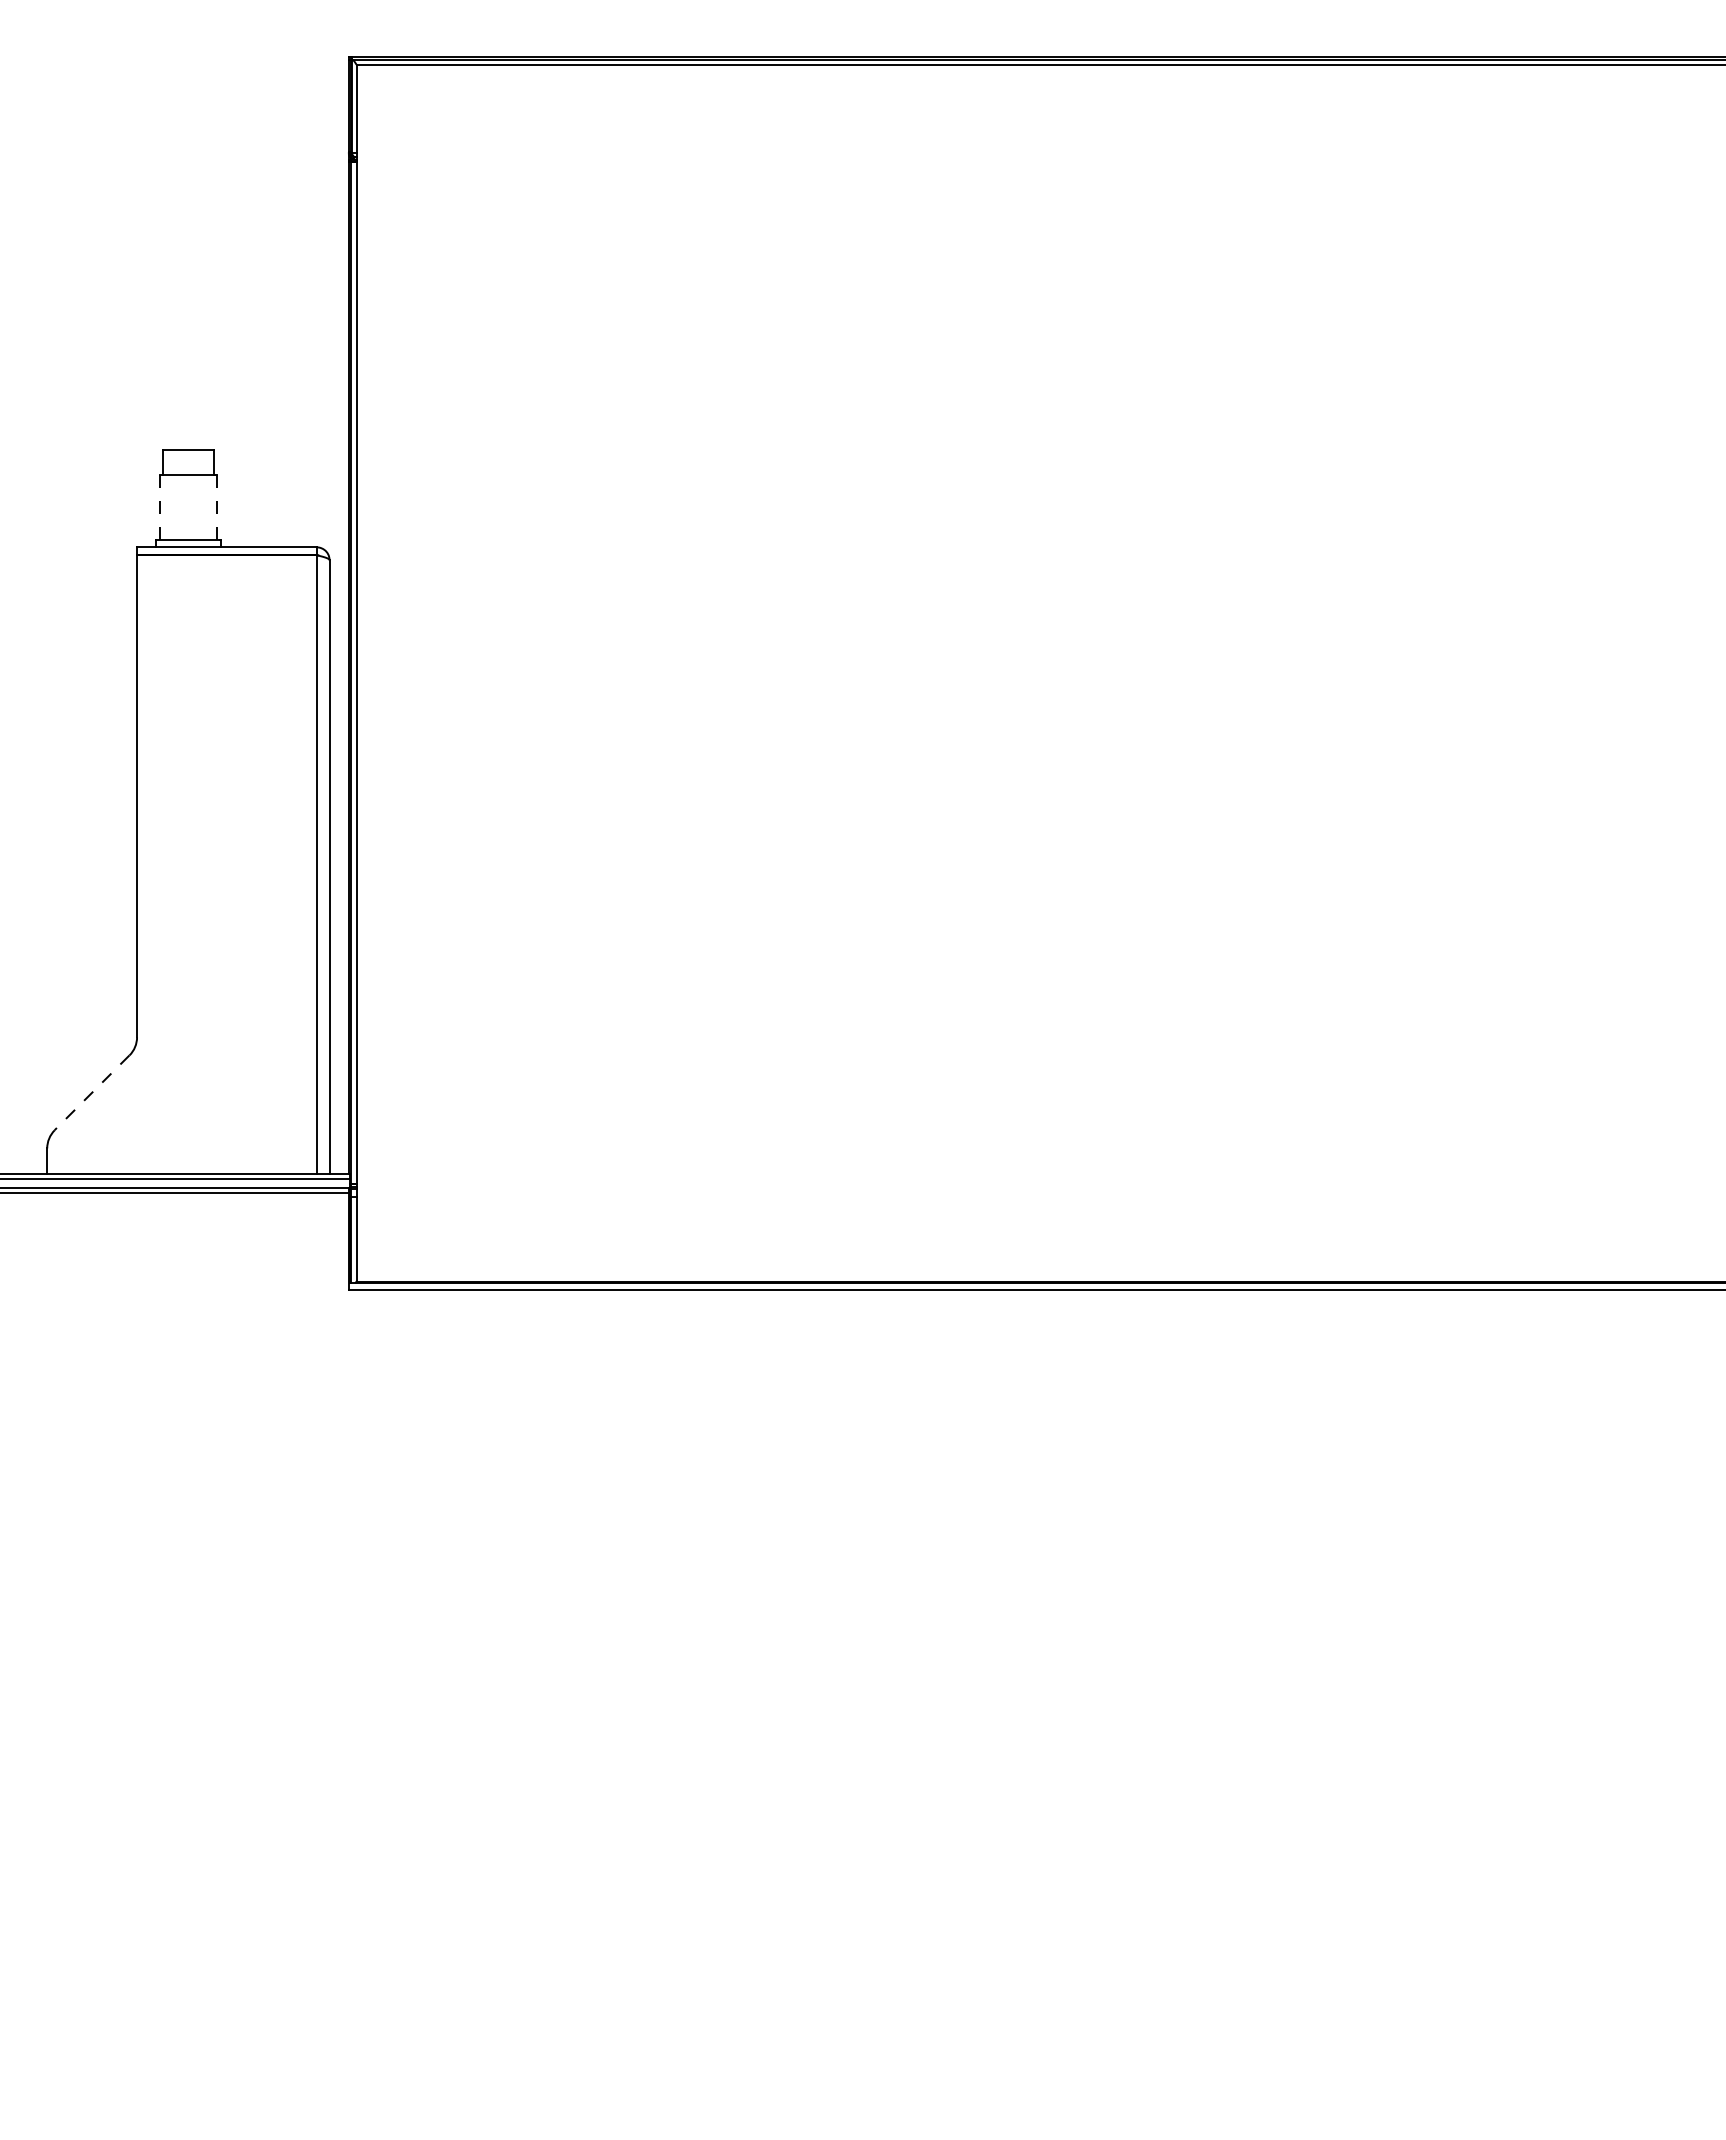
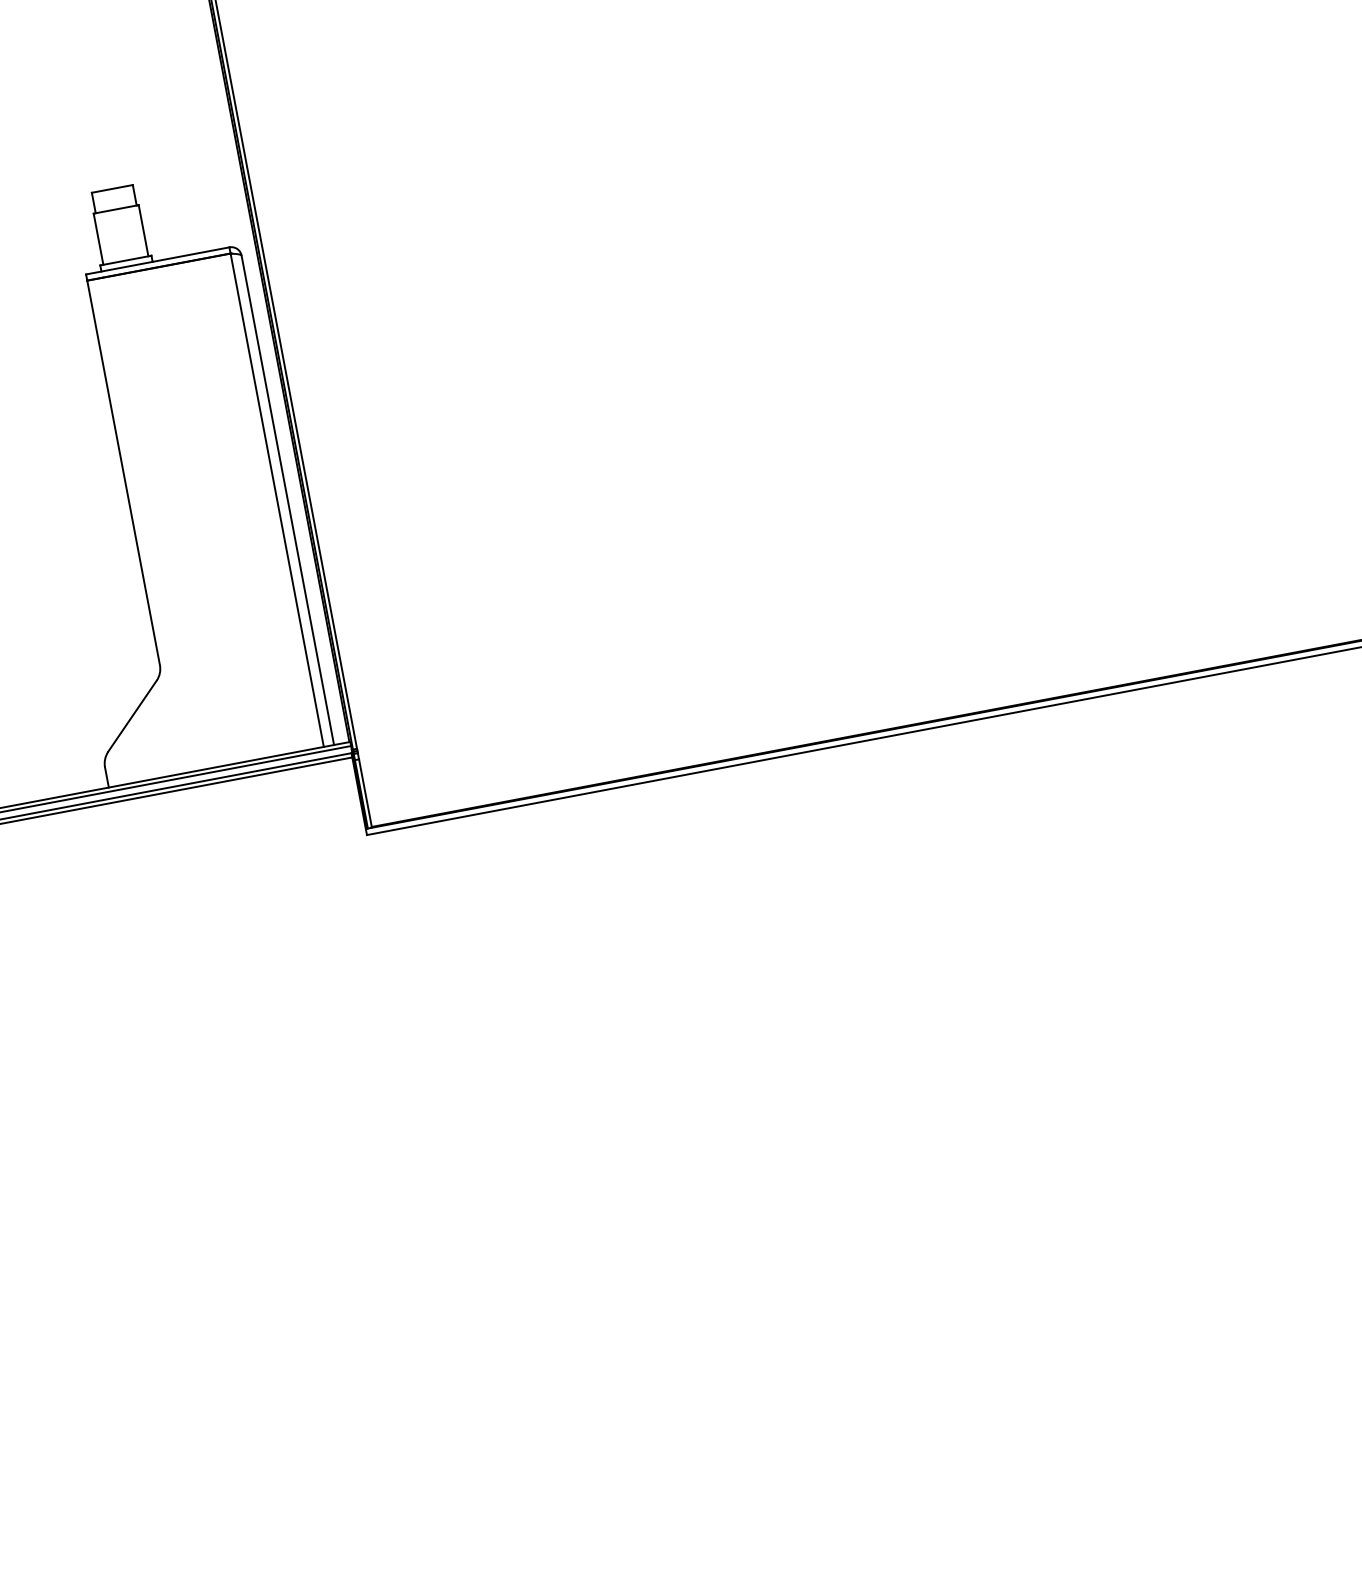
line: (216, 507) -> (143, 230), dashed -> solid
line: (160, 508) -> (98, 239), dashed -> solid
line: (92, 1092) -> (132, 715), dashed -> solid

